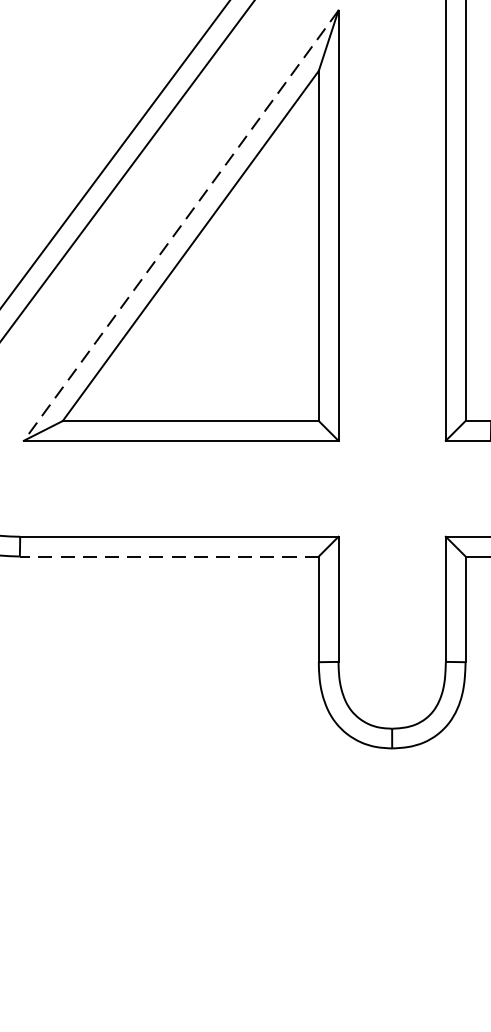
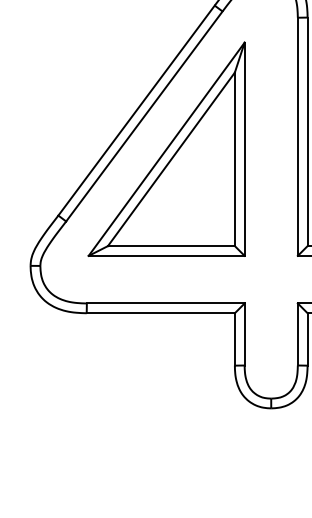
line: (180, 226) -> (166, 149), dashed -> solid
line: (168, 556) -> (160, 313), dashed -> solid

